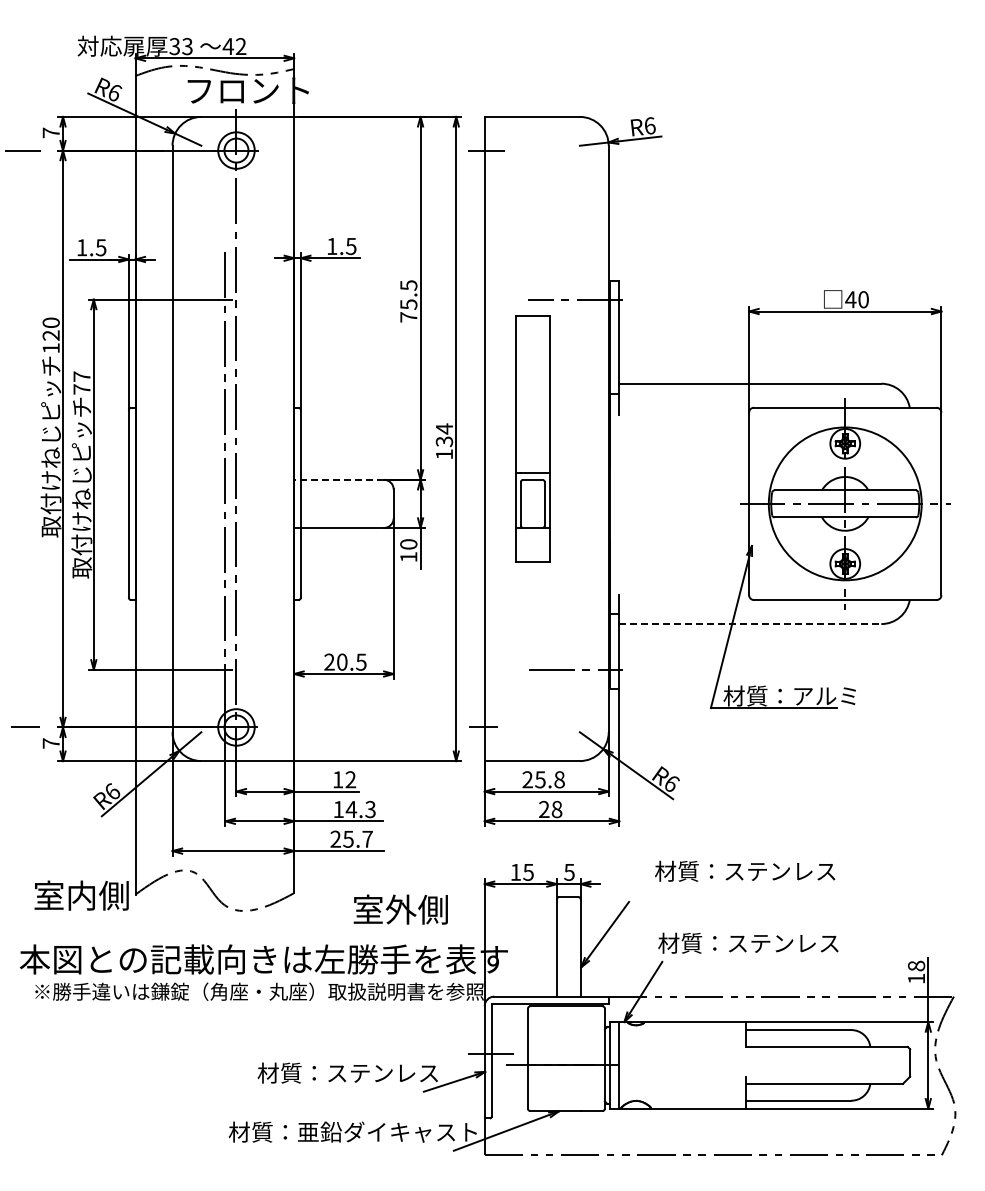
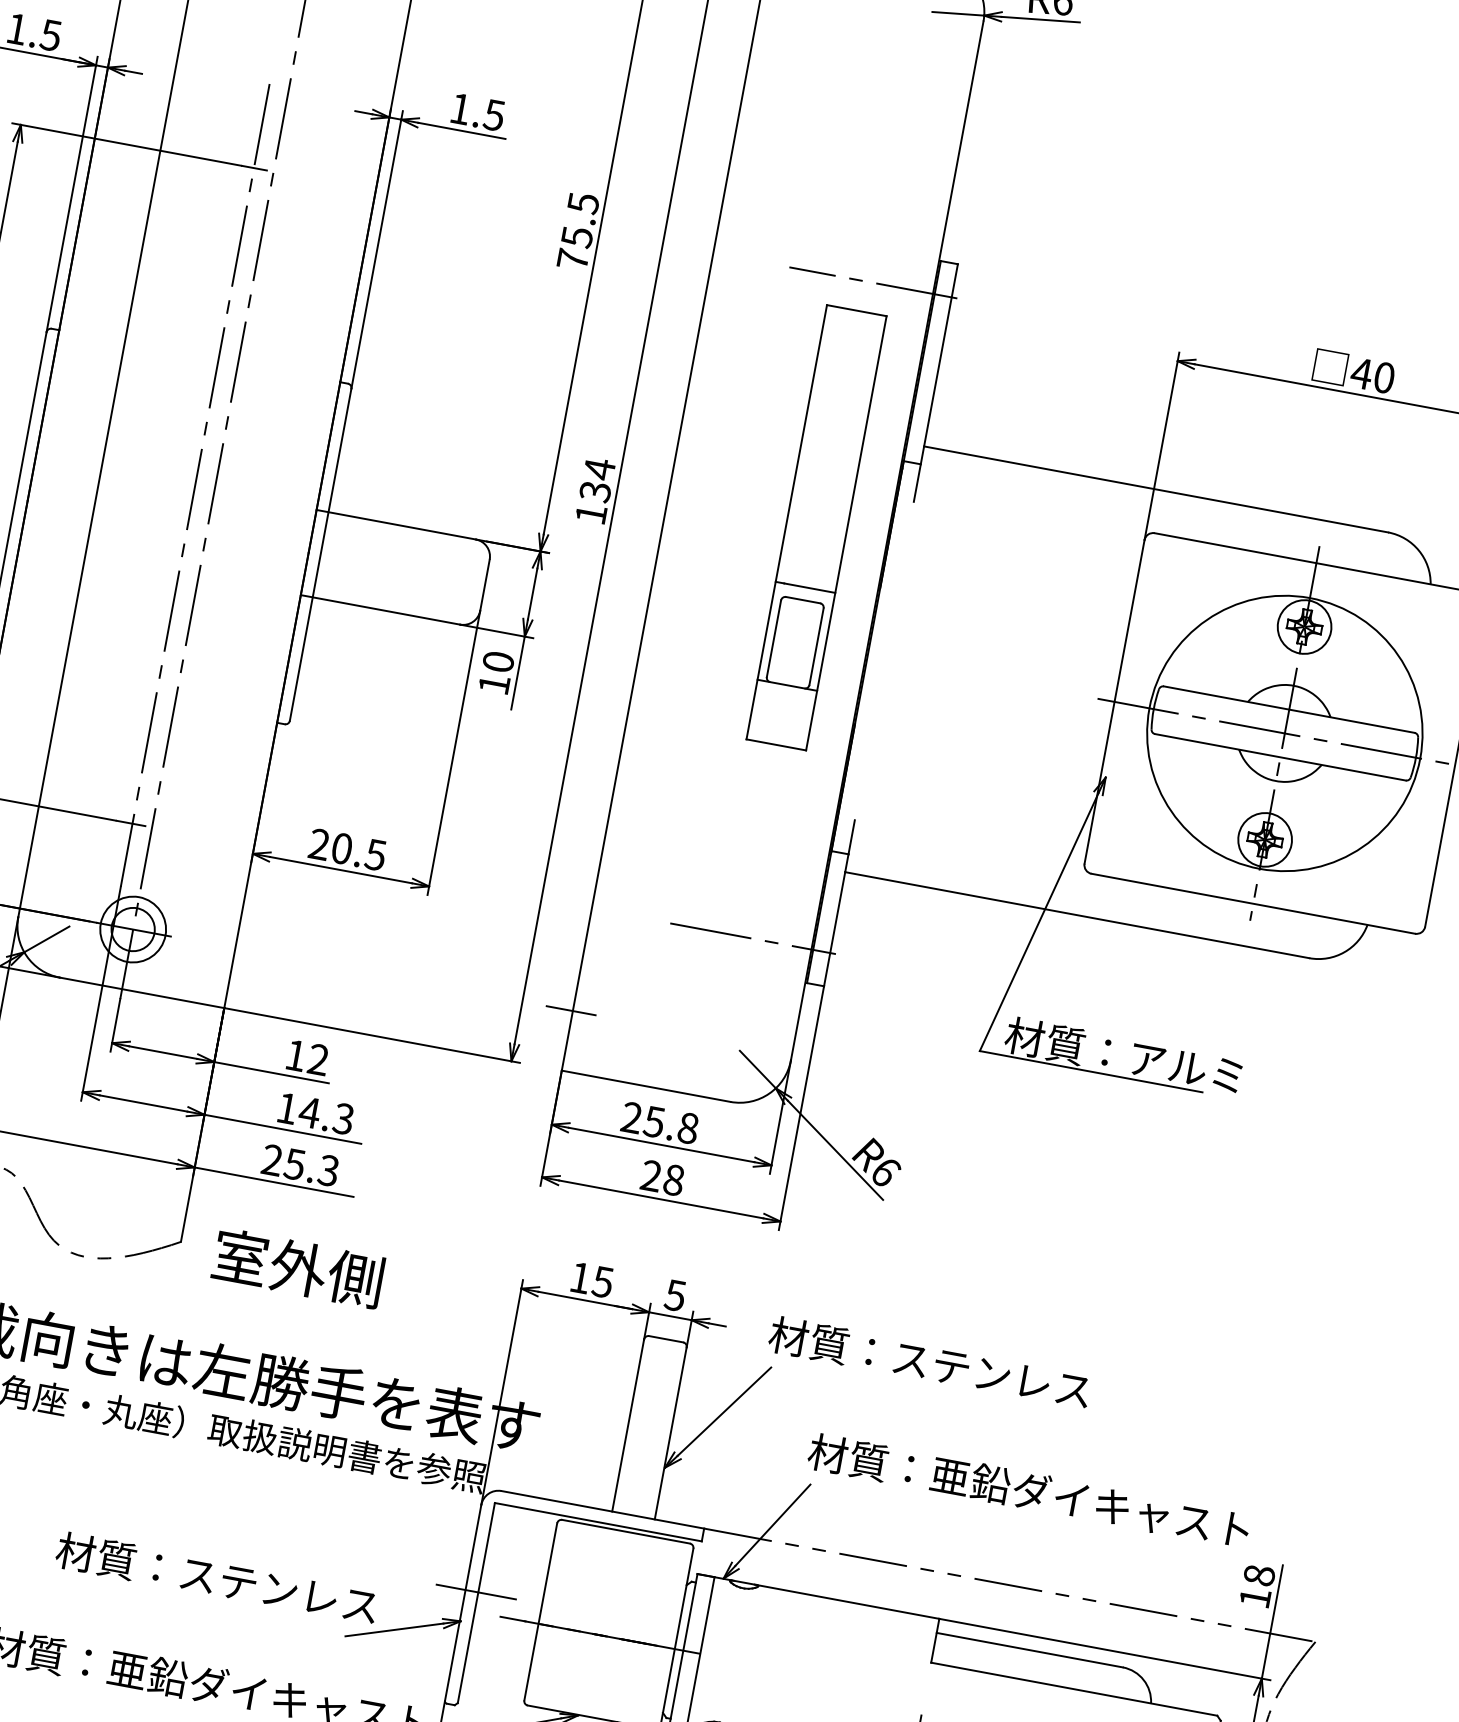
part: (532, 438) -> (816, 526), moved
line: (339, 479) -> (397, 524), dashed -> solid
line: (750, 624) -> (1077, 915), dashed -> solid
text: (367, 838) -> (328, 1169), 25.7 -> 25.3
text: (745, 870) -> (930, 1361), moved
text: (400, 909) -> (297, 1267), moved
text: (816, 942) -> (1089, 1500), 材質：ステンレス -> 材質：亜鉛ダイキャスト

